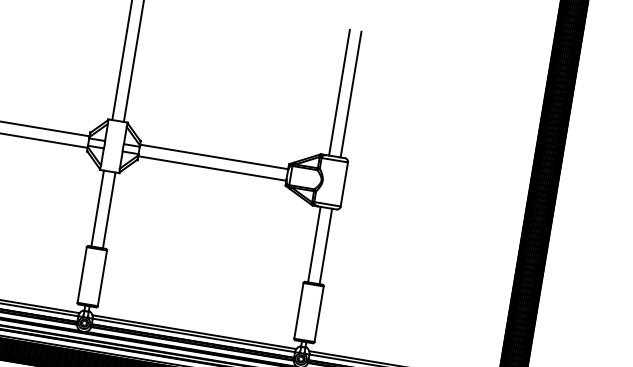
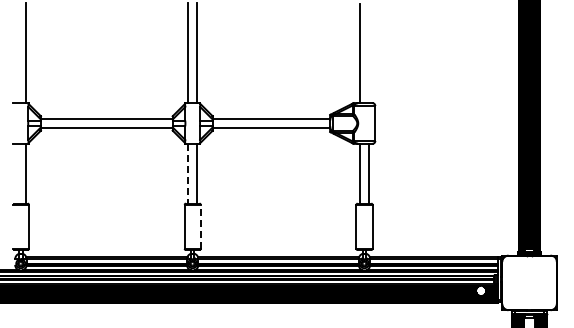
line: (351, 94) -> (369, 53), removed
line: (97, 209) -> (188, 174), solid -> dashed
line: (102, 277) -> (200, 226), solid -> dashed

